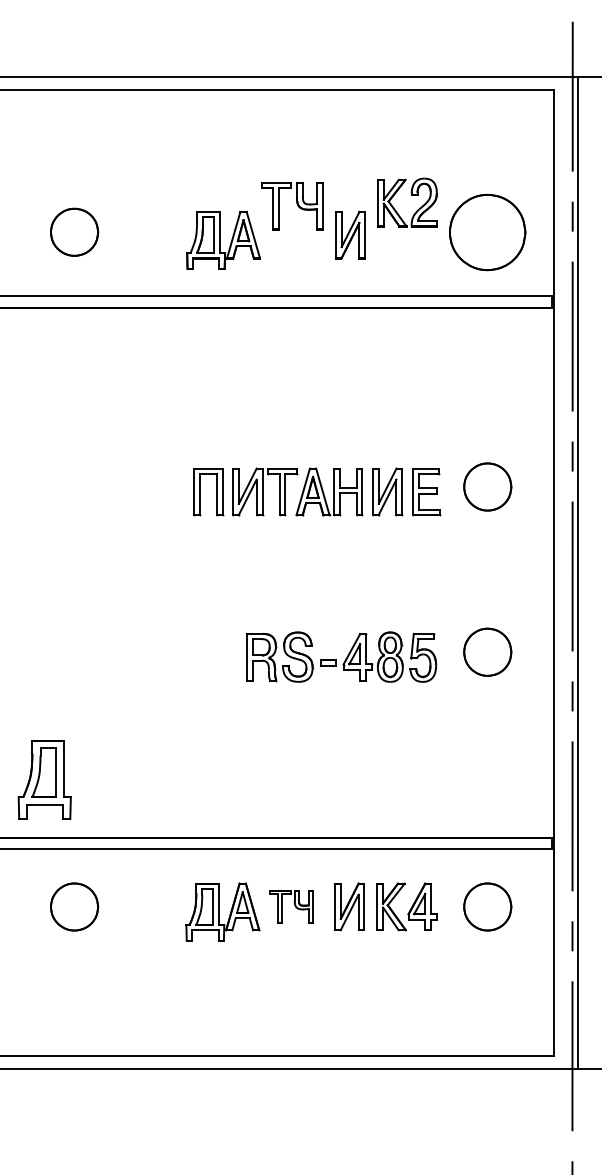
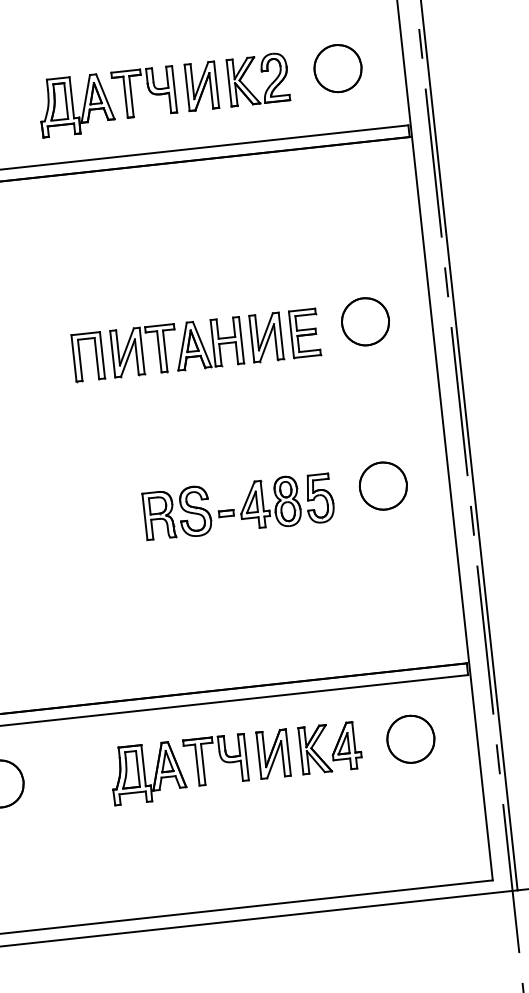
part: (411, 195) -> (261, 72), moved
part: (292, 206) -> (144, 92), moved
part: (487, 231) -> (337, 67), size x0.62
part: (291, 906) -> (215, 760), size x1.43

